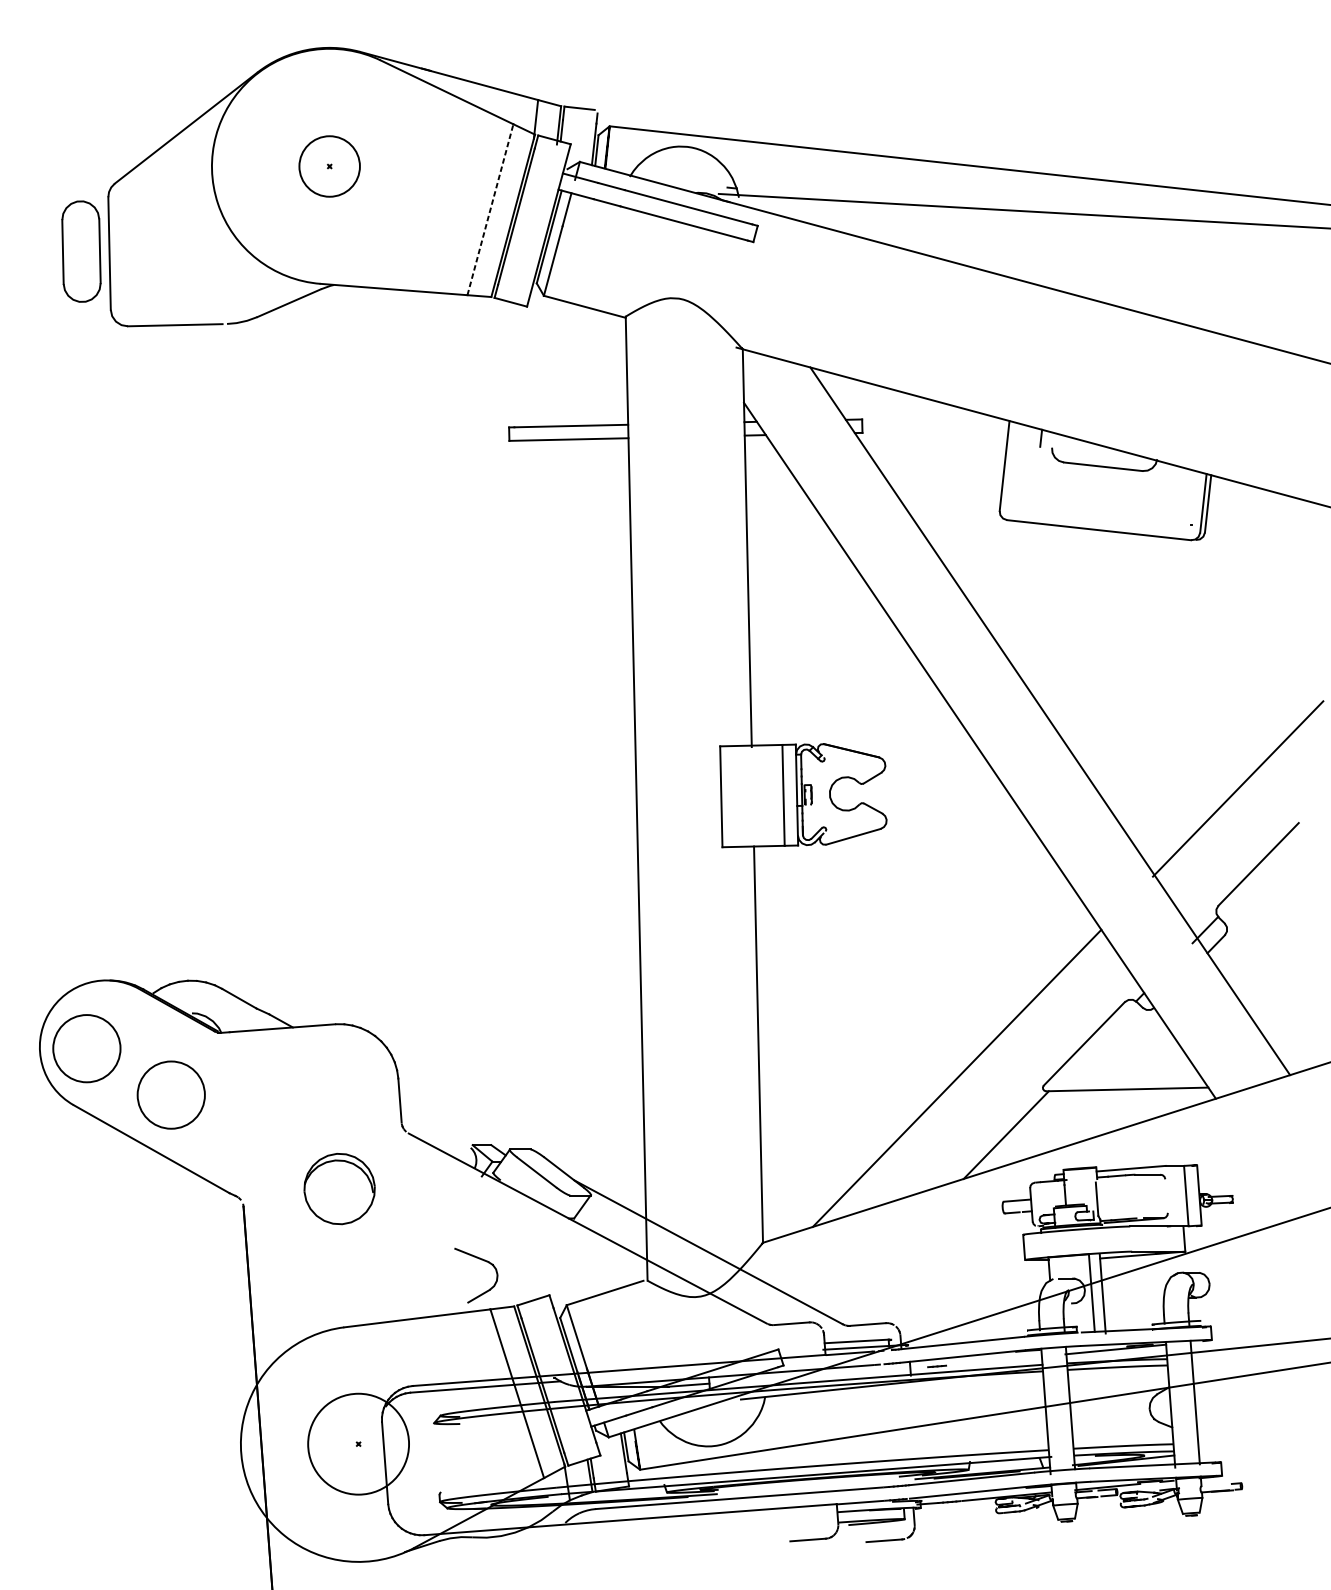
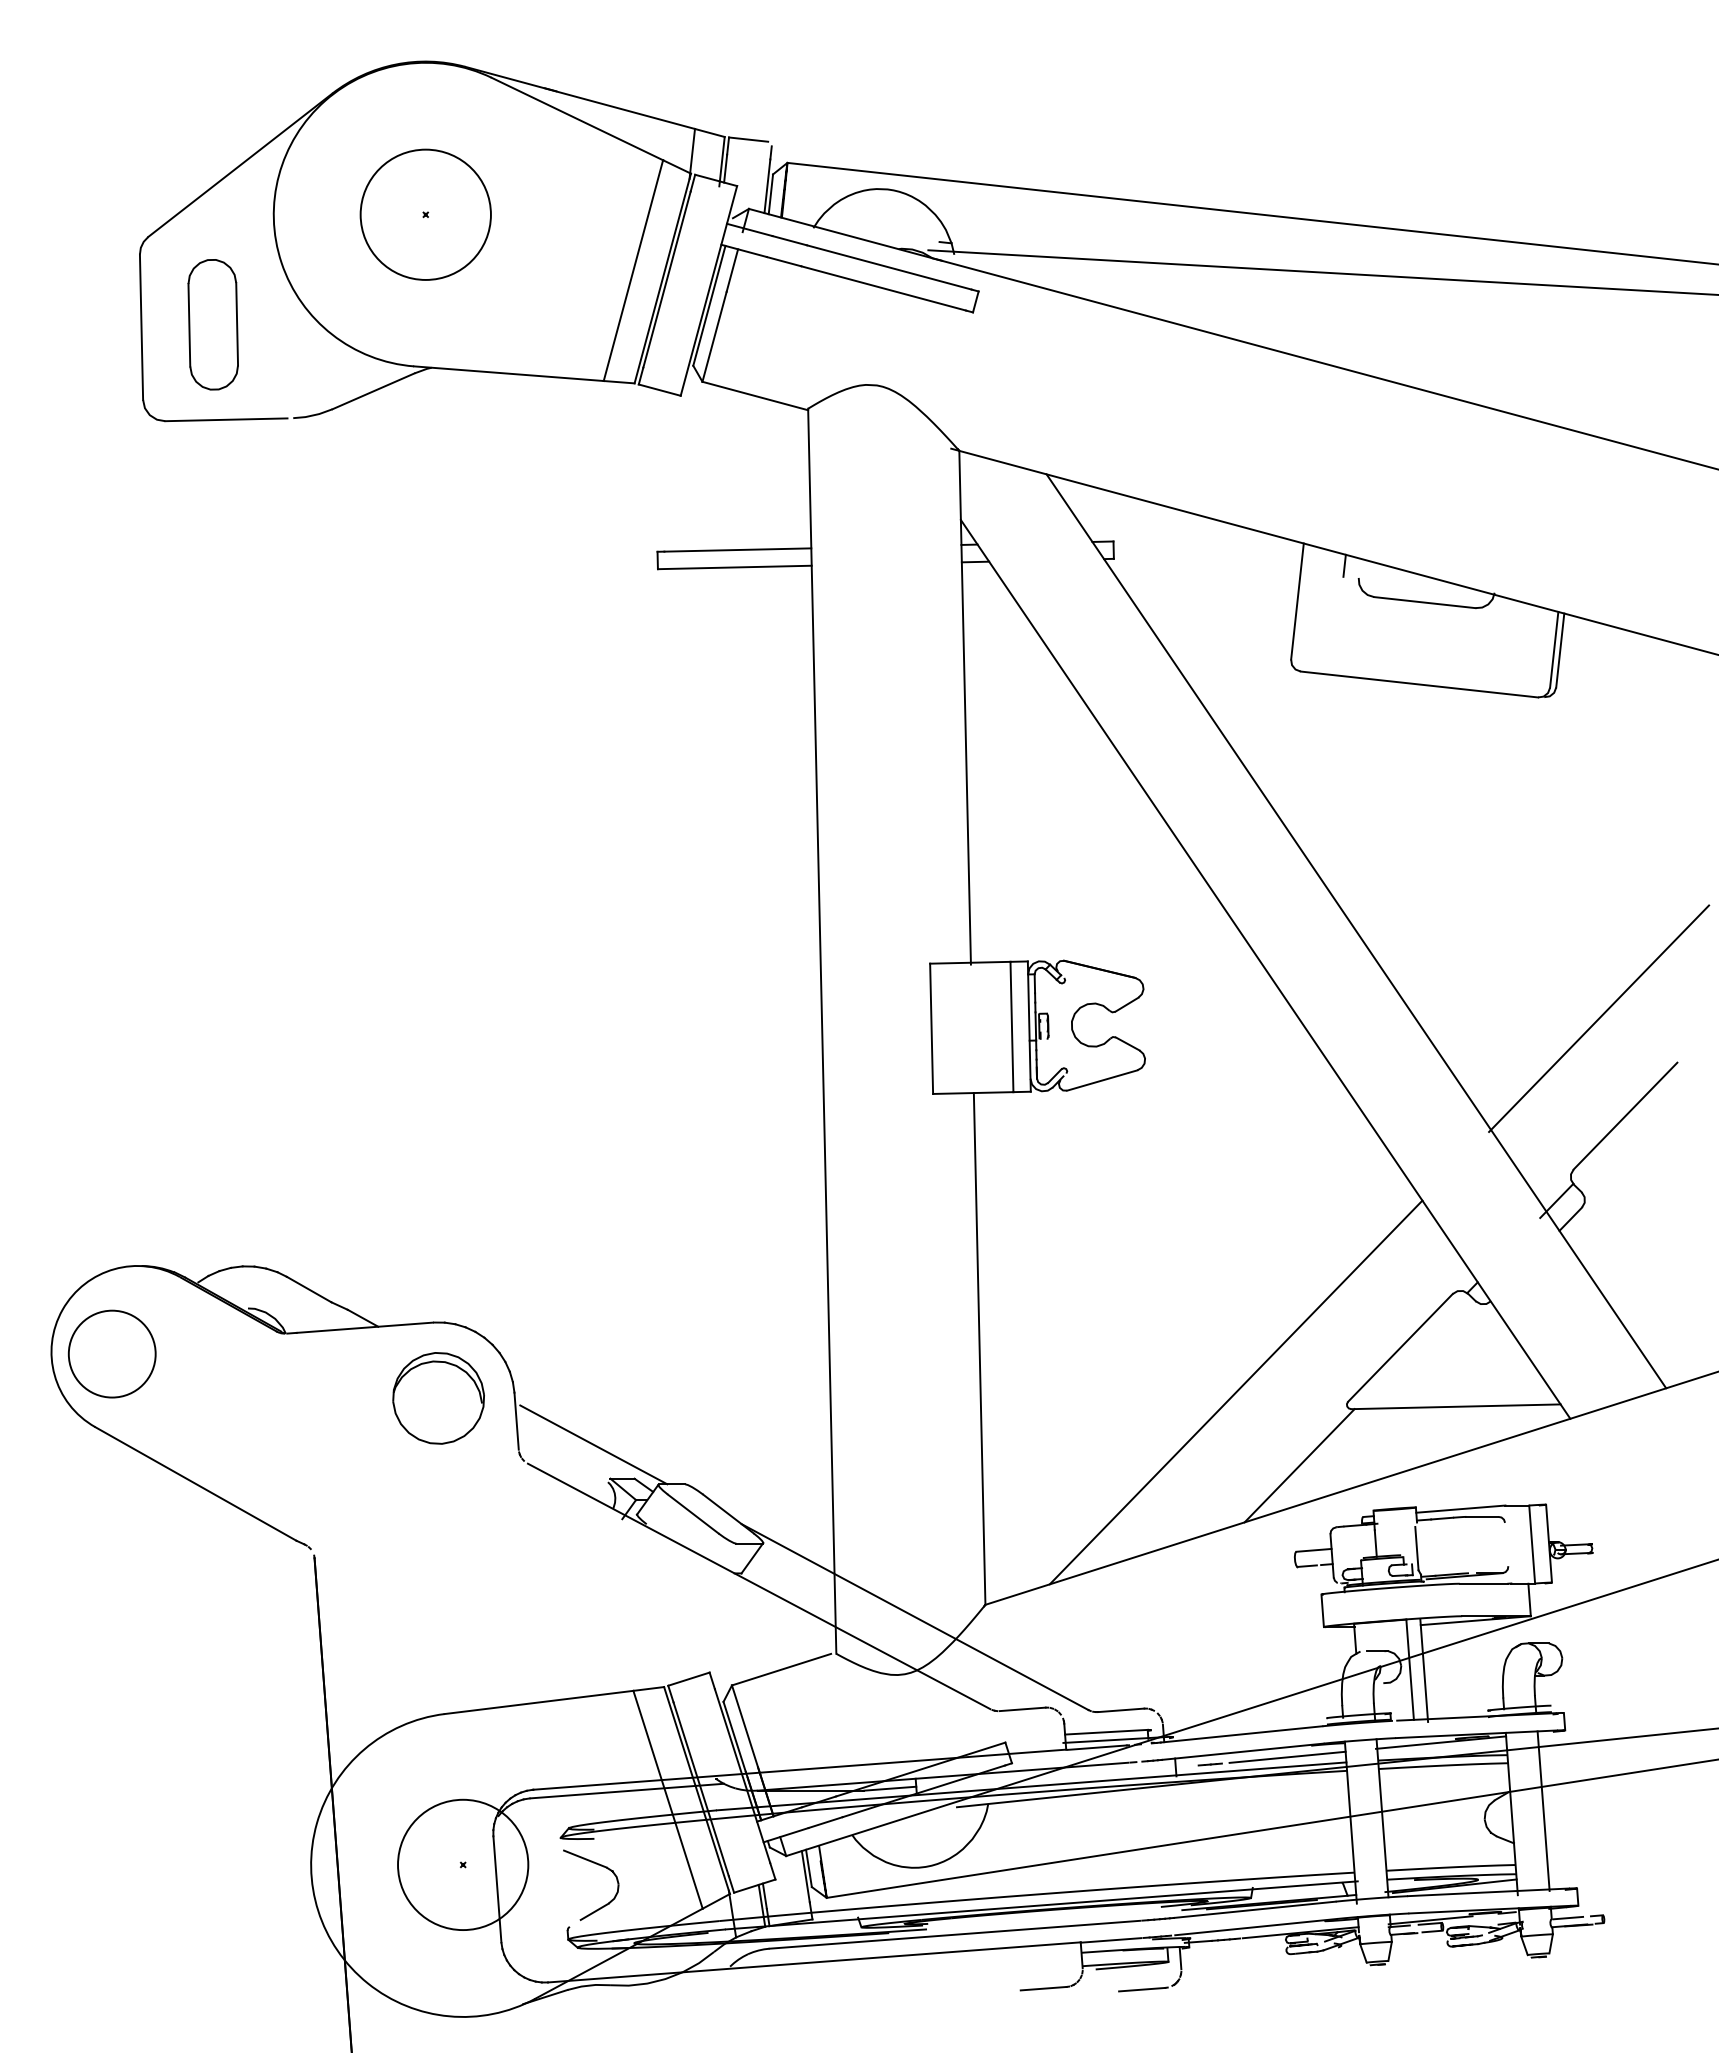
circle: (329, 166) -> (425, 214), size x1.67
line: (490, 209) -> (633, 270), dashed -> solid
part: (80, 251) -> (212, 324), moved
circle: (170, 1094) -> (220, 1413), removed
line: (459, 1118) -> (593, 1444), added
part: (339, 1189) -> (438, 1398), moved
part: (483, 1261) -> (600, 1866), moved
line: (996, 1360) -> (1287, 1756), added
line: (1214, 1484) -> (1568, 1917), added

